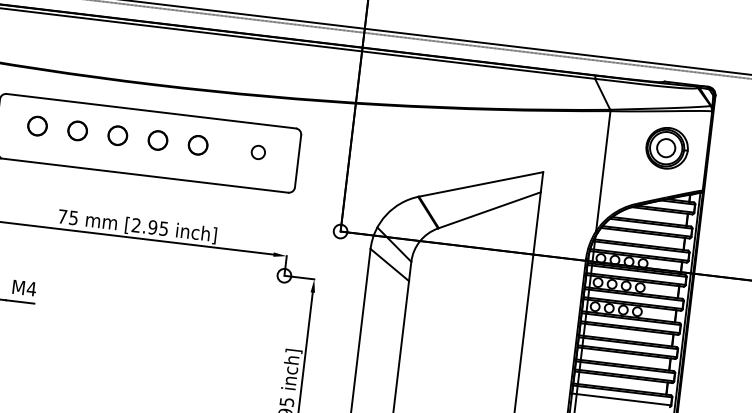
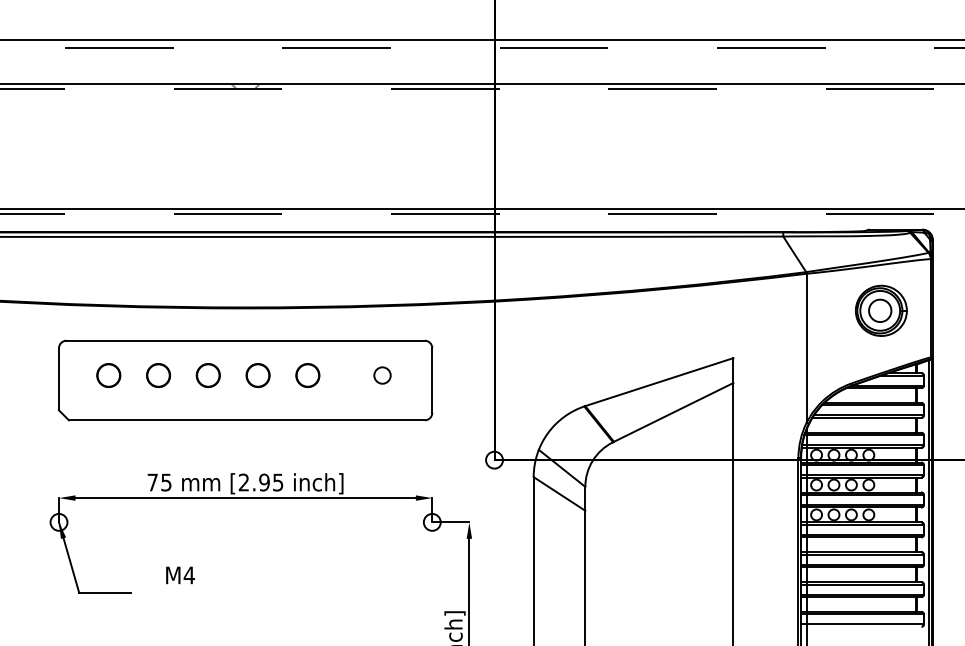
text: (24, 288) -> (180, 575), moved

